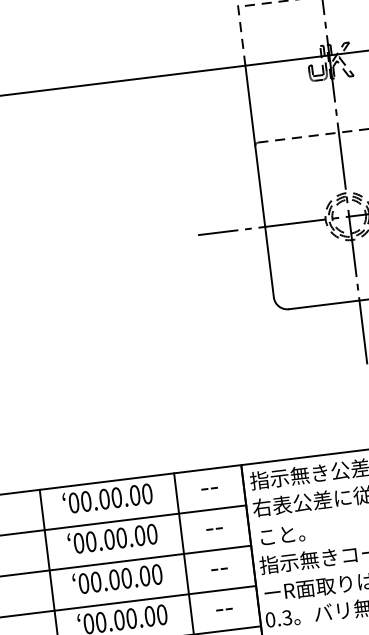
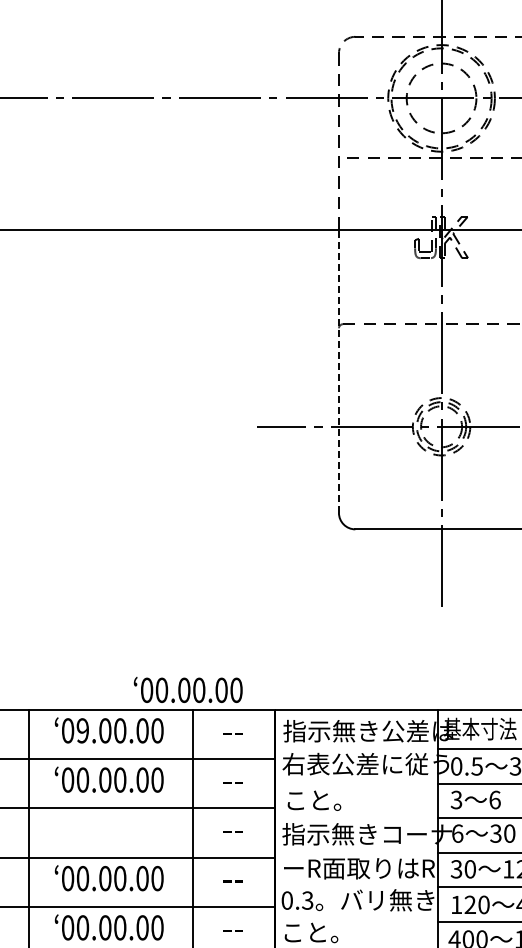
line: (259, 181) -> (338, 371), solid -> dashed
text: (85, 501) -> (82, 730), 00.00.00 -> 09.00.00
text: (116, 578) -> (187, 689), moved

